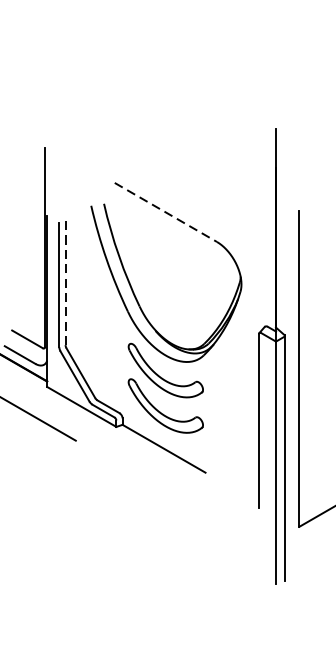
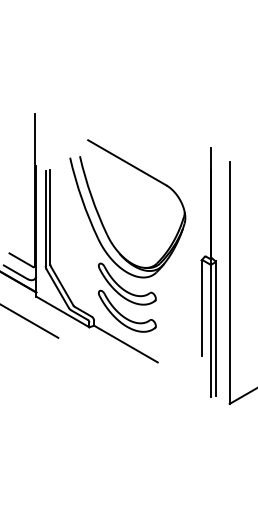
line: (166, 213) -> (127, 163), dashed -> solid
line: (65, 283) -> (50, 217), dashed -> solid
part: (271, 355) -> (208, 272), size x0.71

